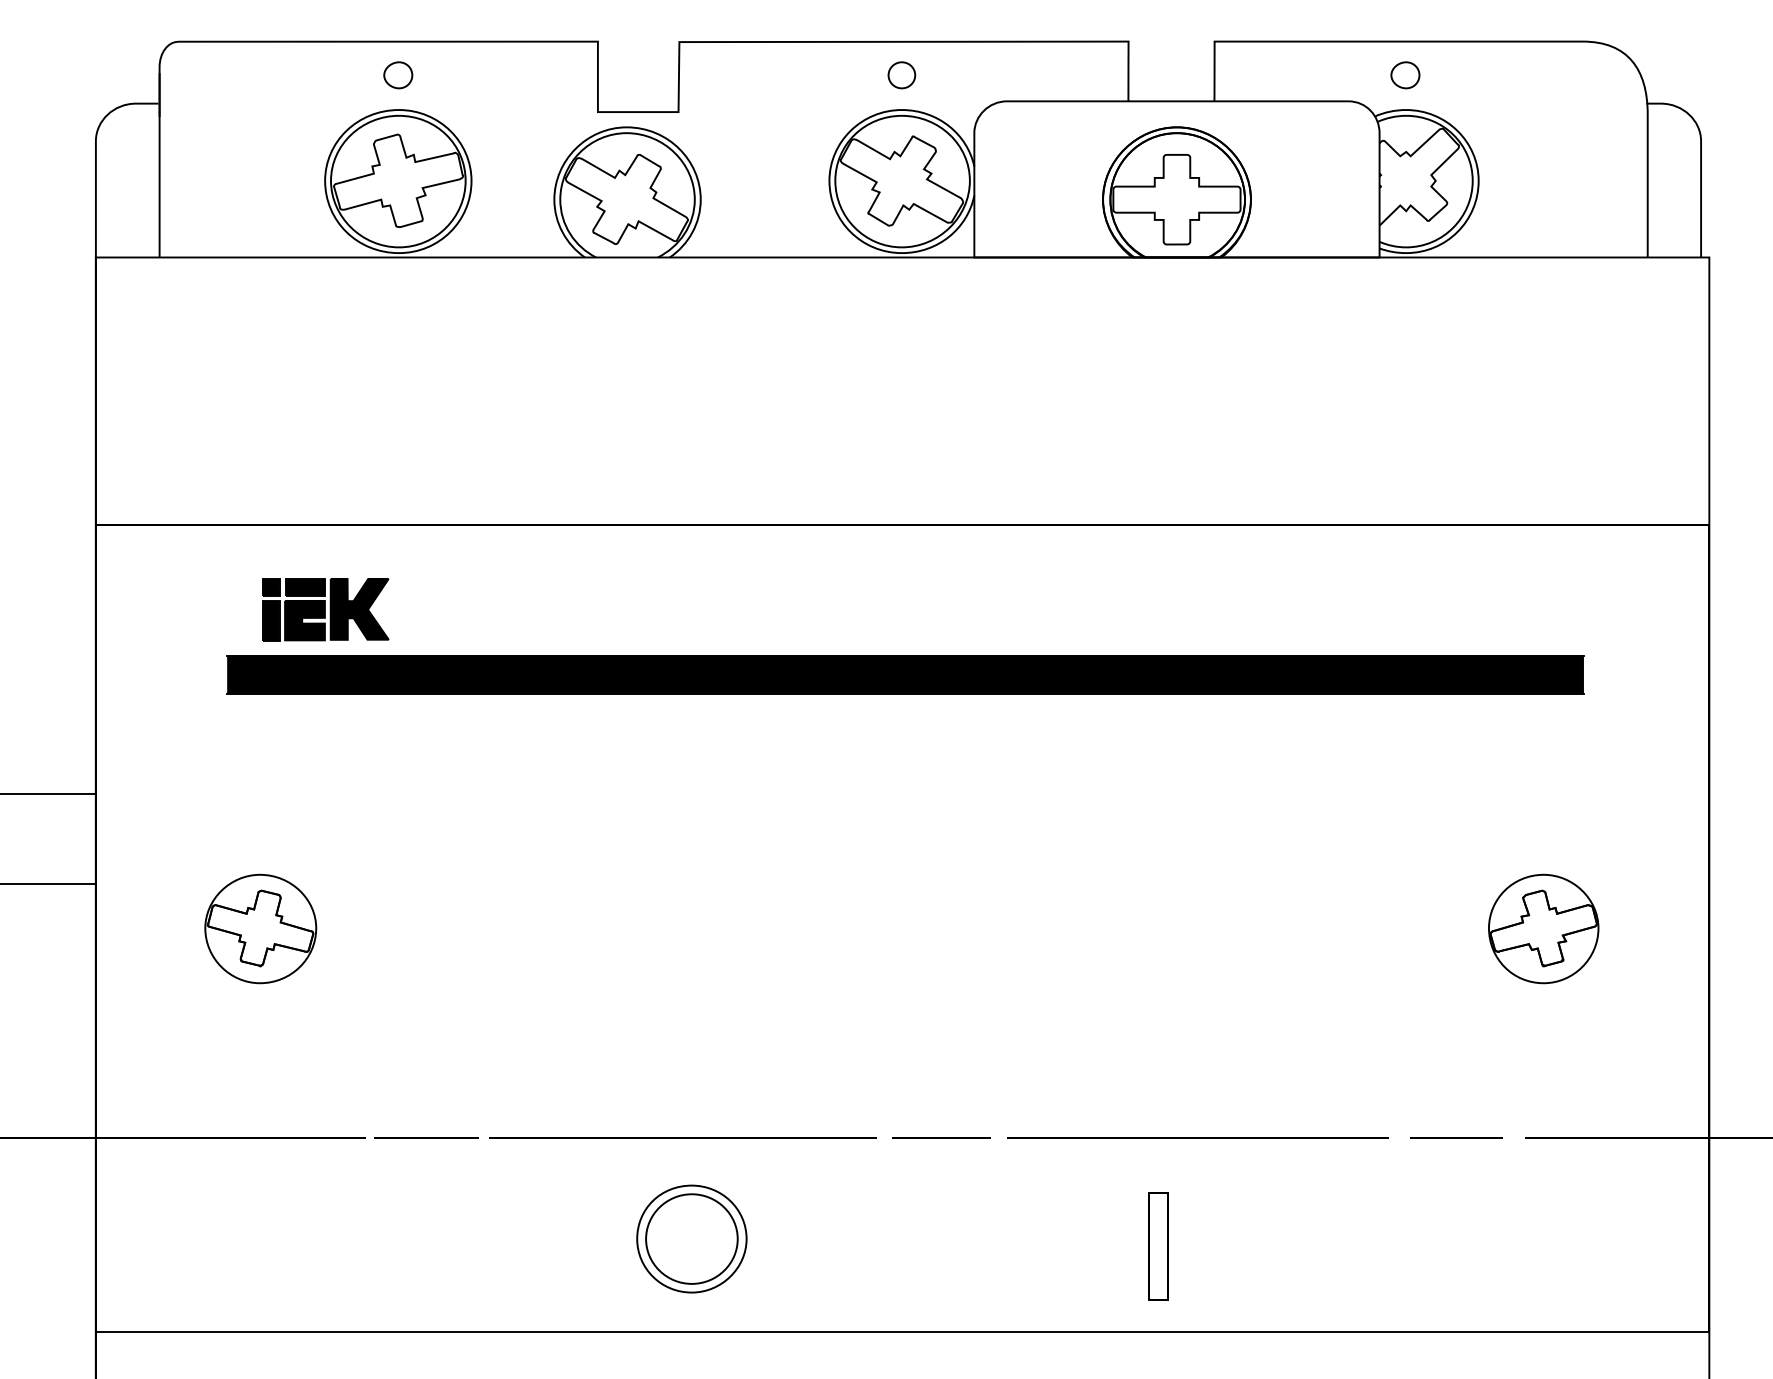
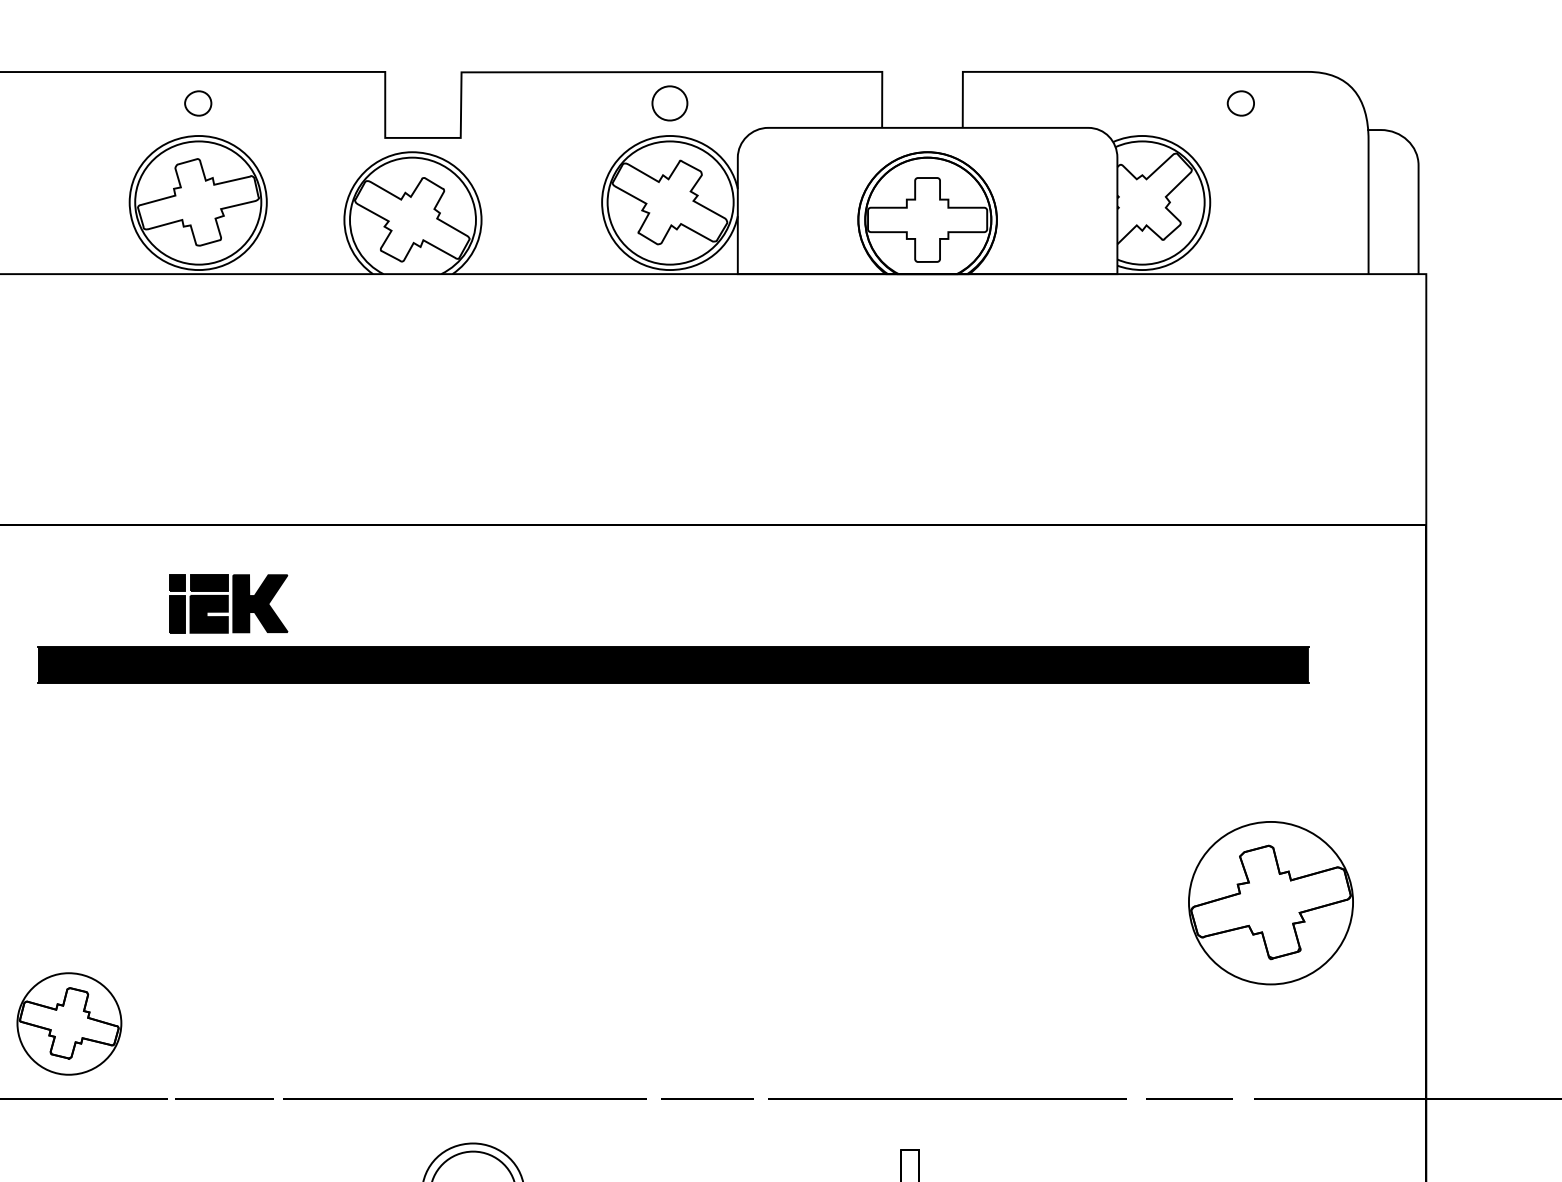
part: (901, 75) -> (669, 103), size x1.4
part: (1405, 75) -> (1240, 103), moved
part: (325, 609) -> (228, 603), moved
part: (260, 928) -> (69, 1023), moved
part: (1543, 928) -> (1270, 902), size x1.6

